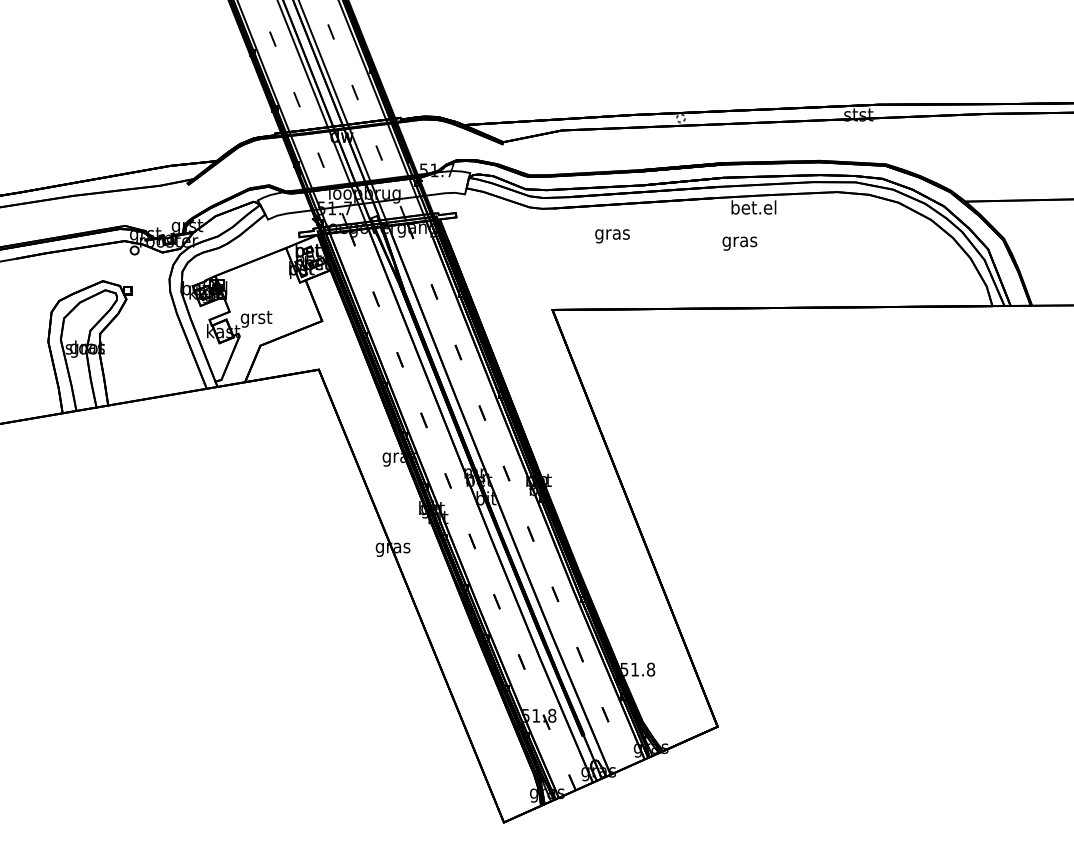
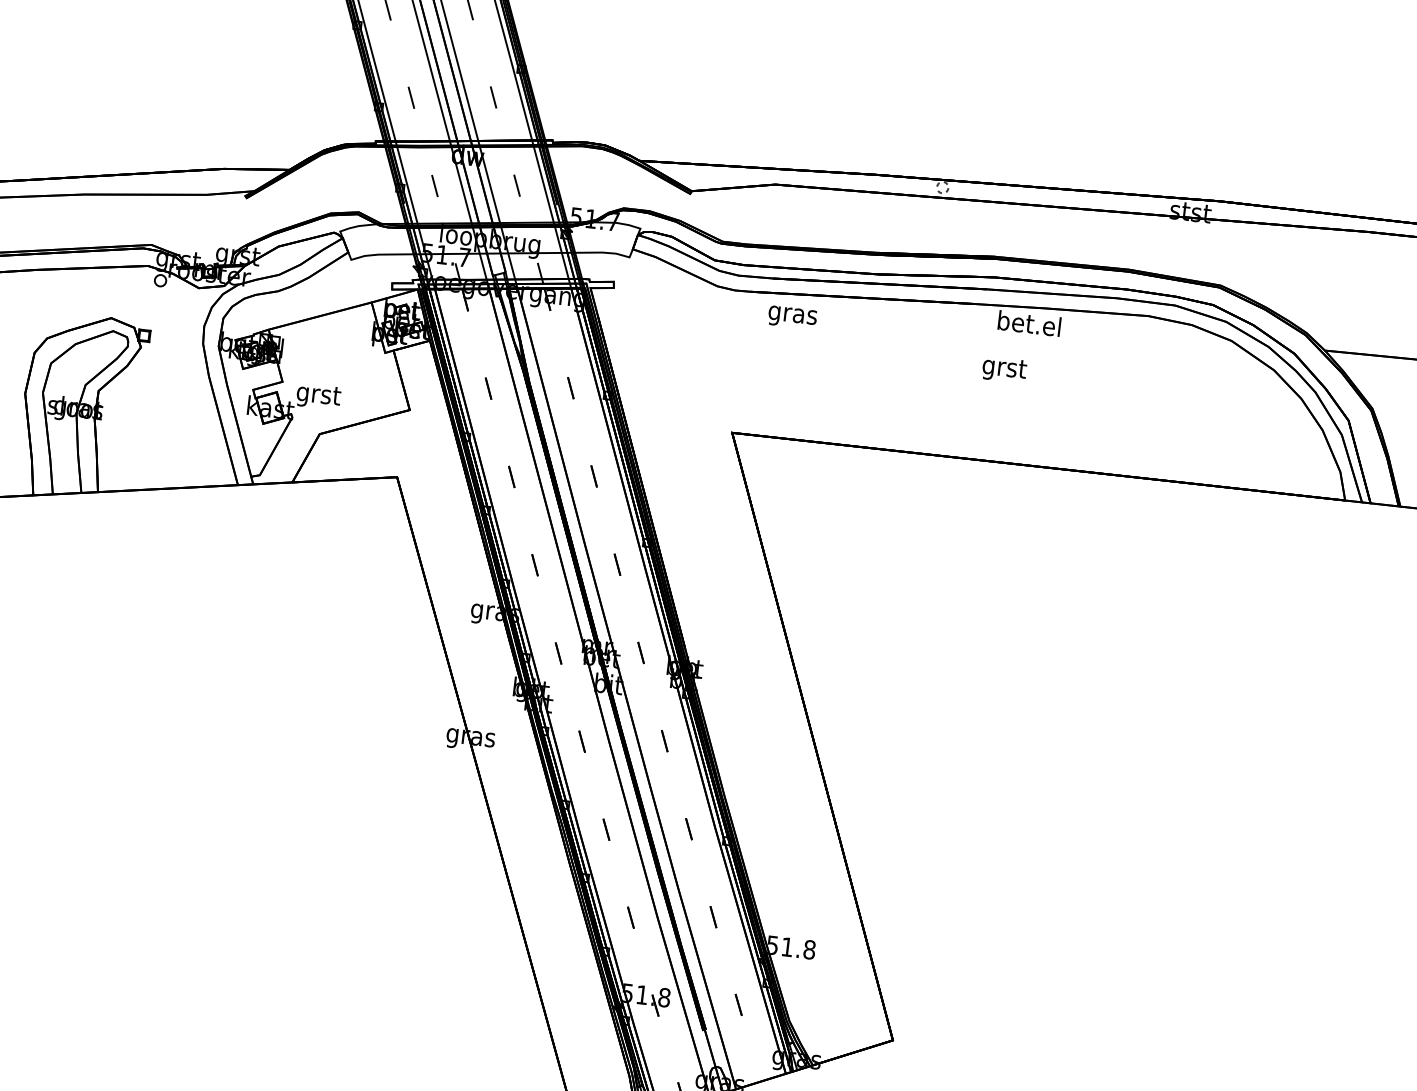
text: (612, 236) -> (792, 317), moved
text: (739, 242) -> (1003, 369), gras -> grst

